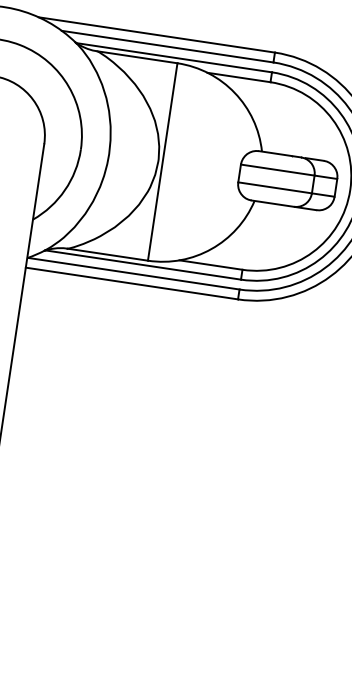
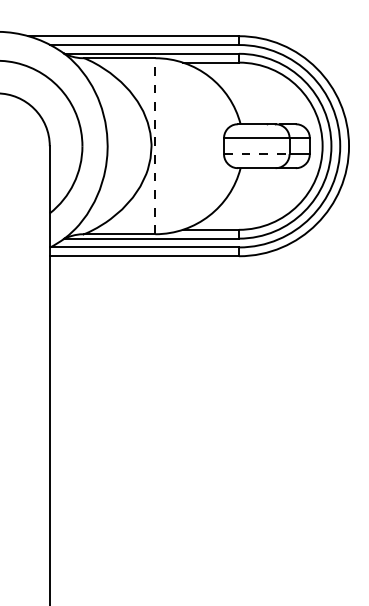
line: (162, 161) -> (155, 145), solid -> dashed
line: (274, 188) -> (256, 154), solid -> dashed

